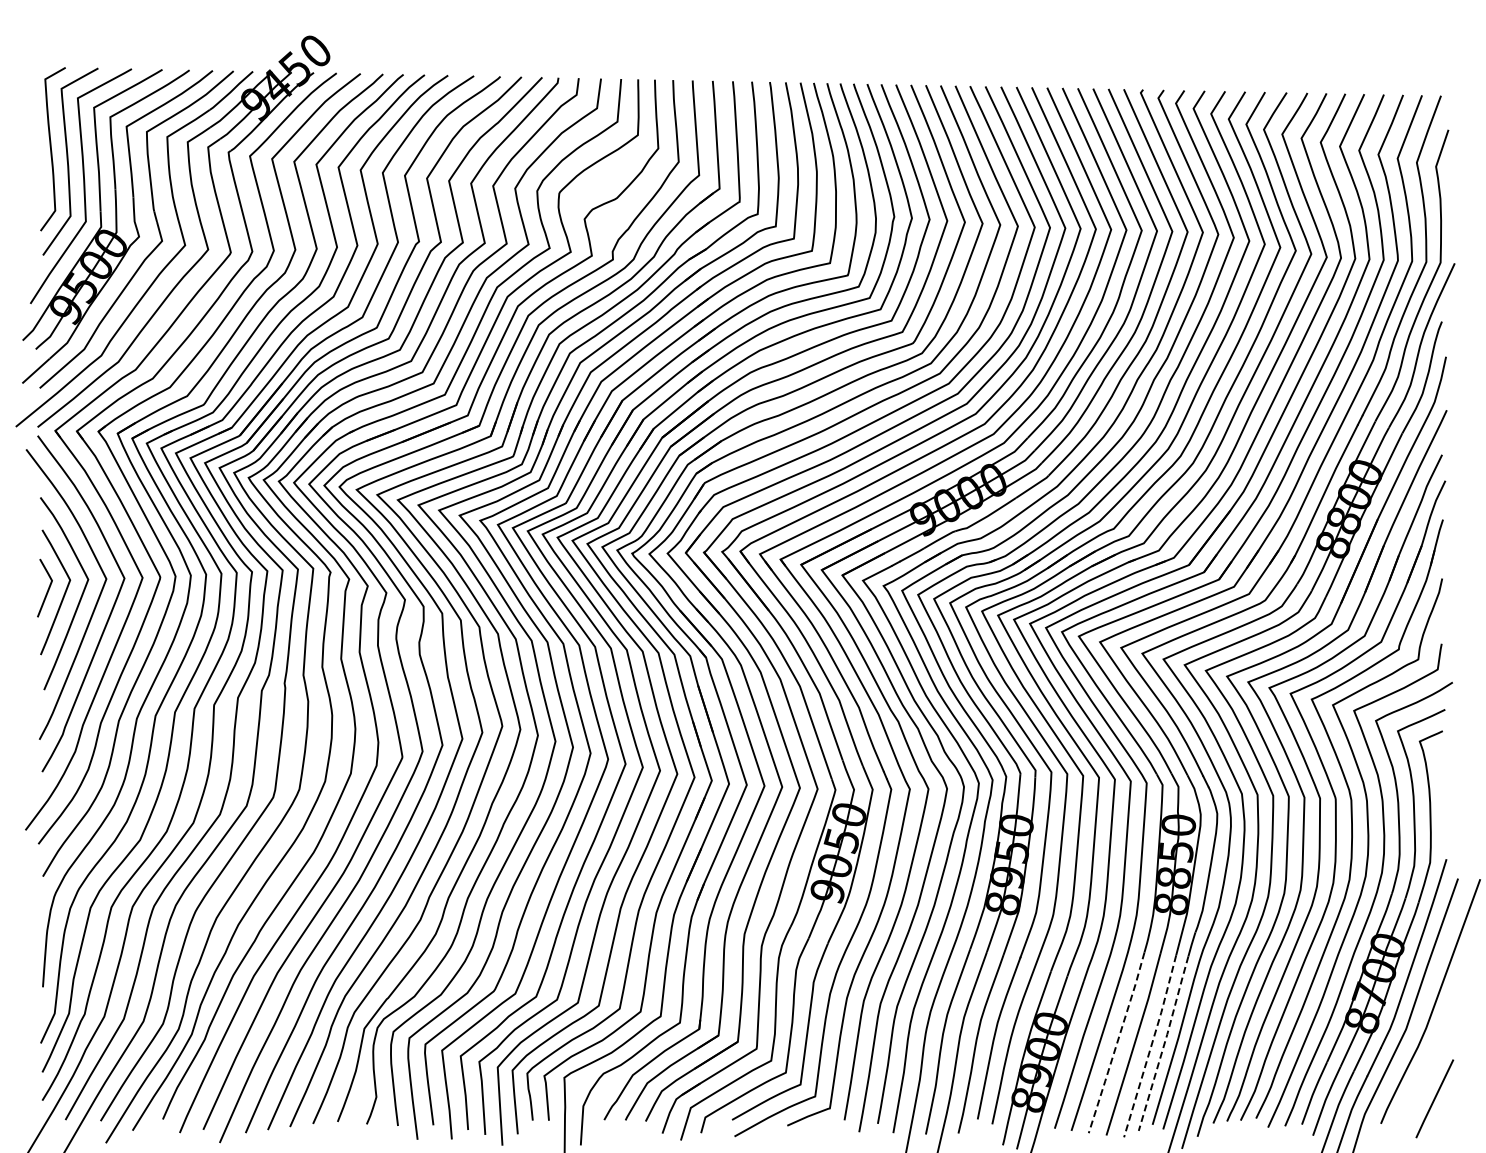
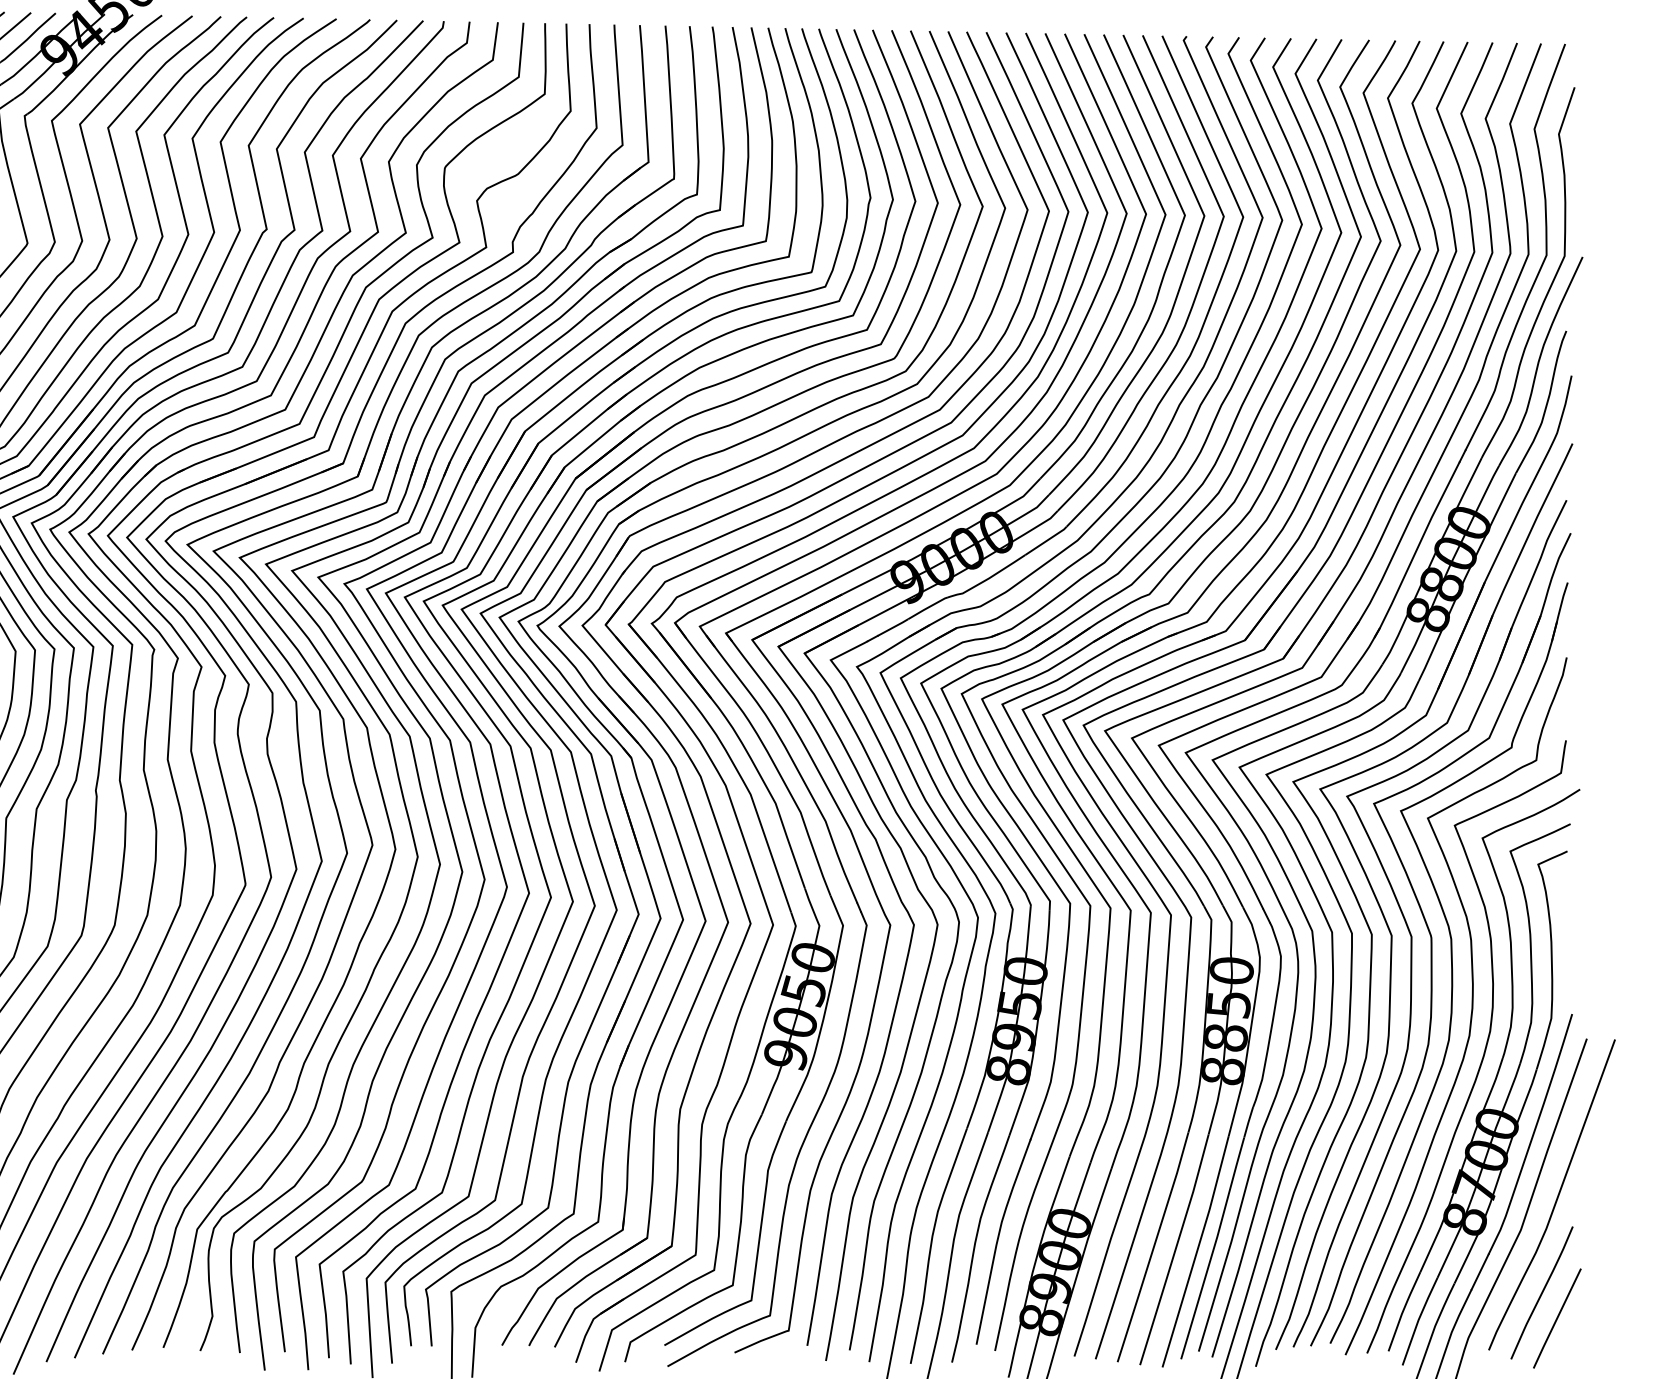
line: (1117, 1043) -> (1154, 1248), dashed -> solid
line: (1164, 1043) -> (1213, 1248), dashed -> solid
line: (1151, 1045) -> (1197, 1250), dashed -> solid
line: (1422, 1078) -> (1541, 1292), added

